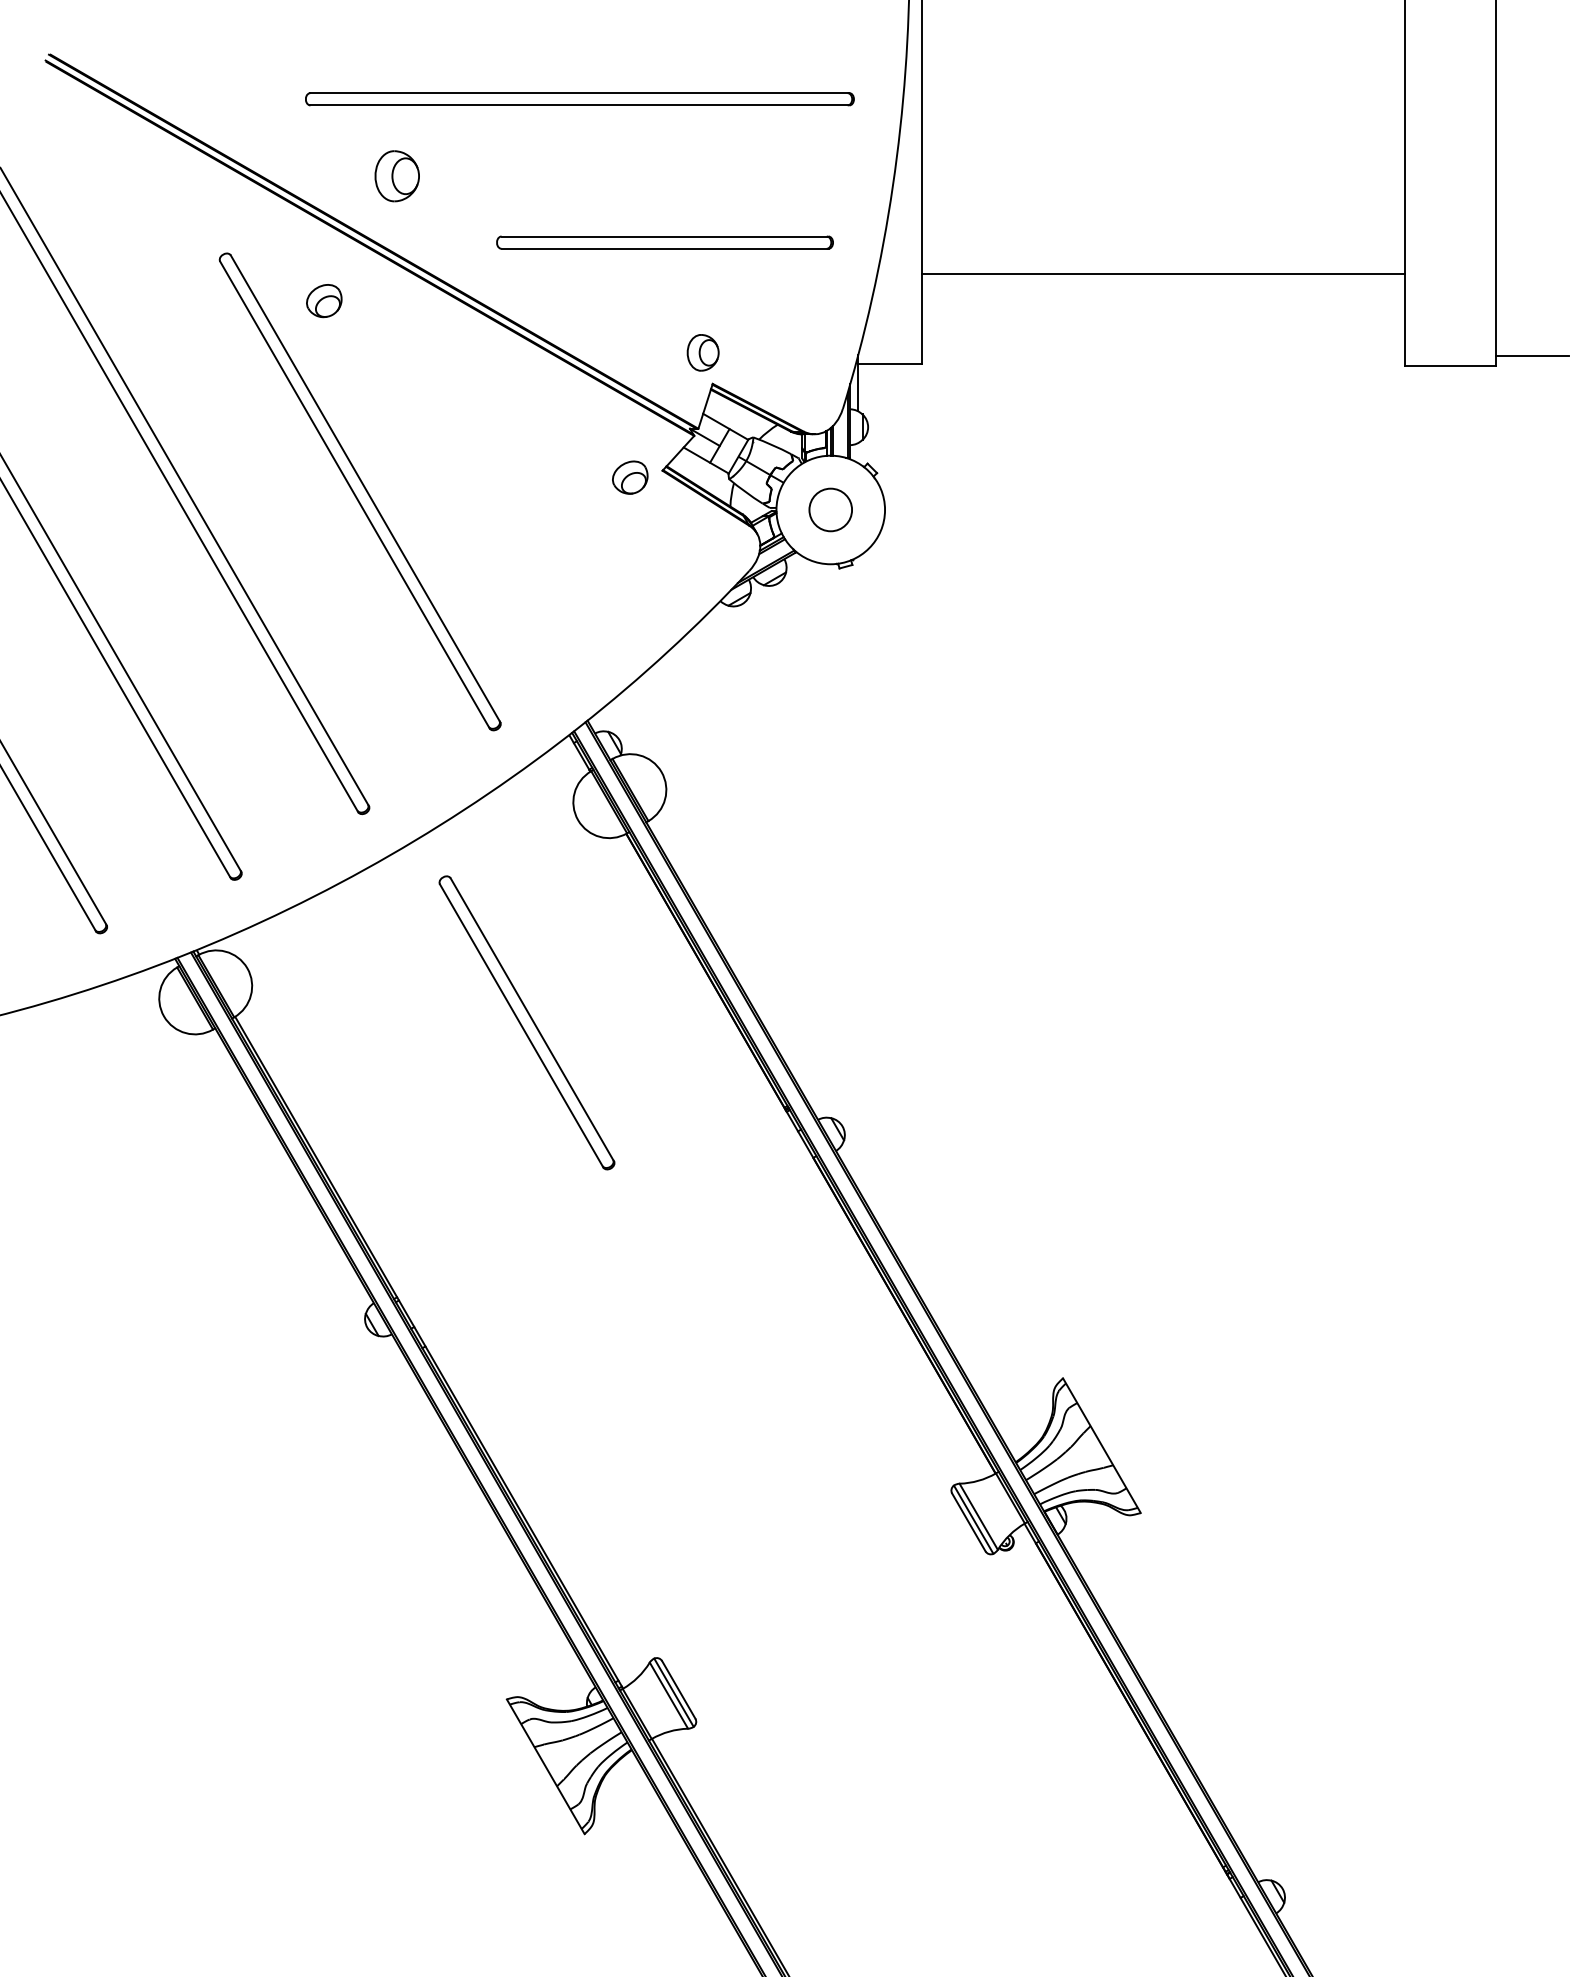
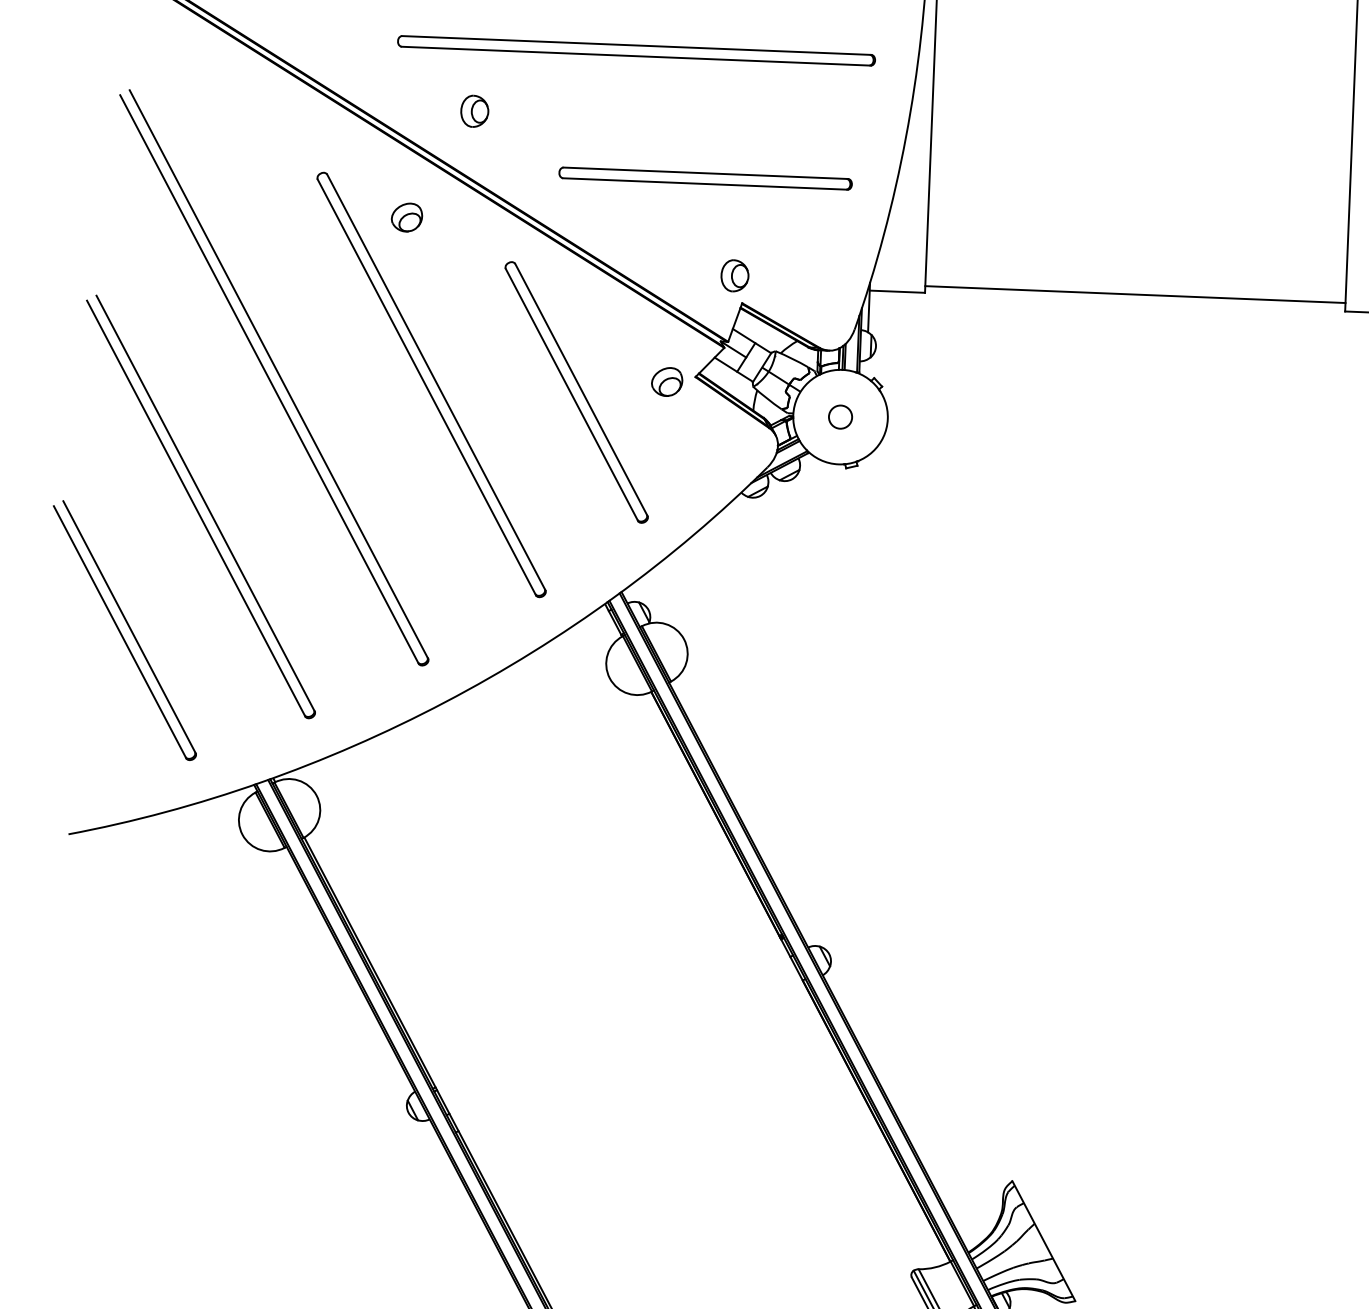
part: (396, 175) -> (474, 110), size x0.71
line: (1162, 273) -> (1134, 294), moved
circle: (830, 509) -> (840, 416), size x0.62
part: (526, 1022) -> (576, 392), moved

